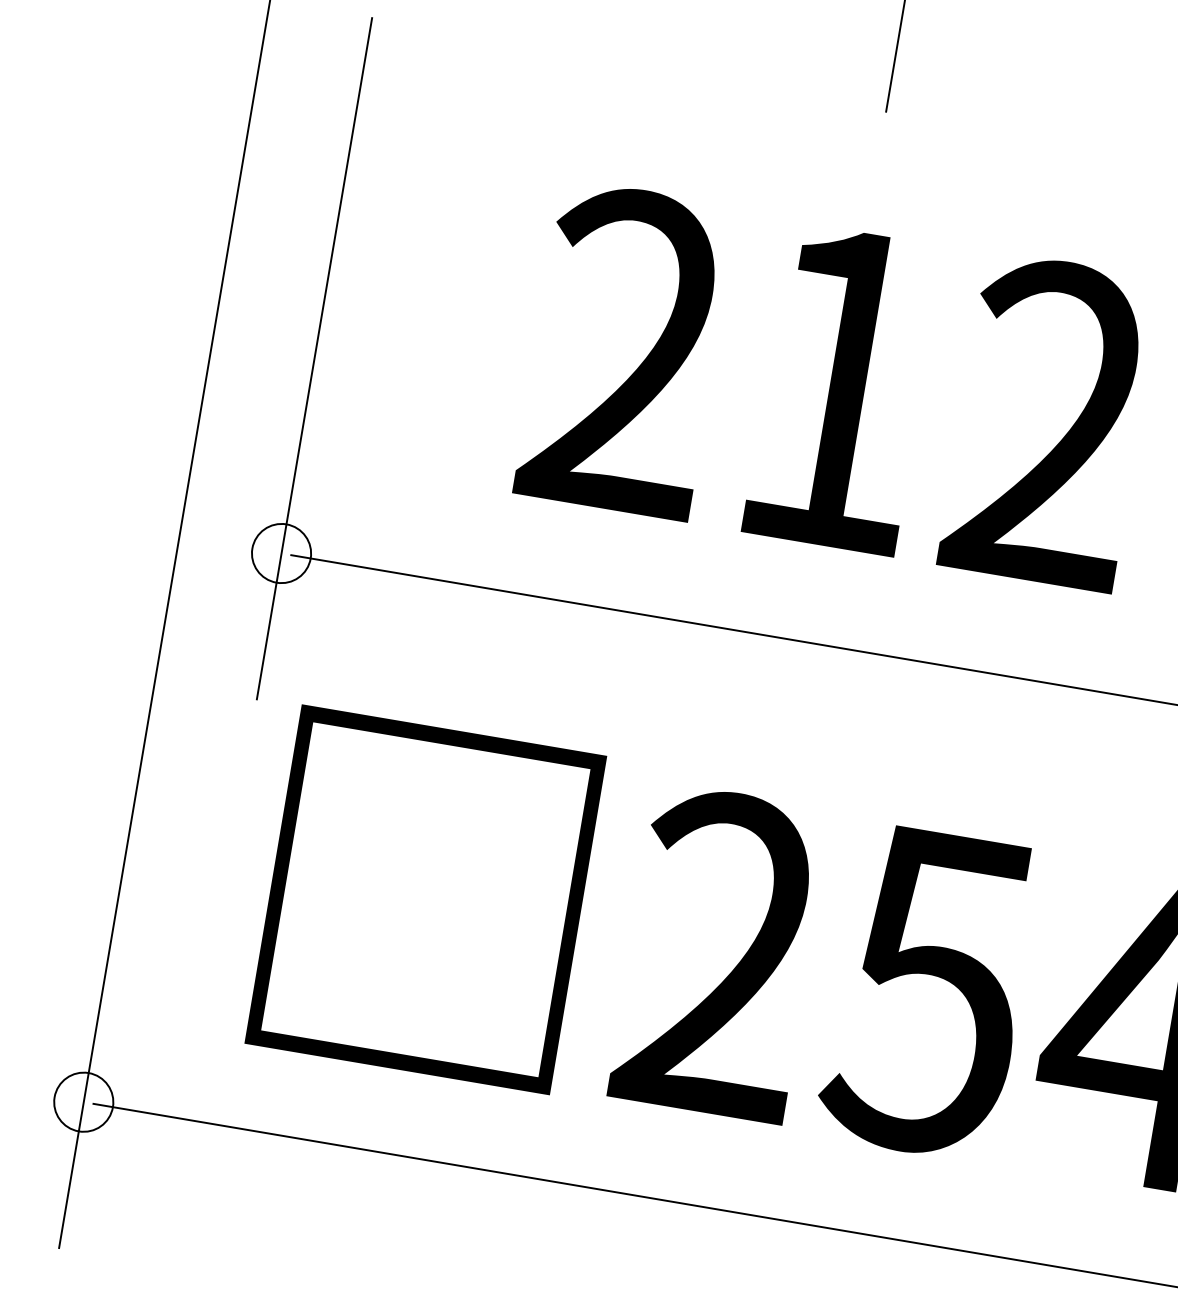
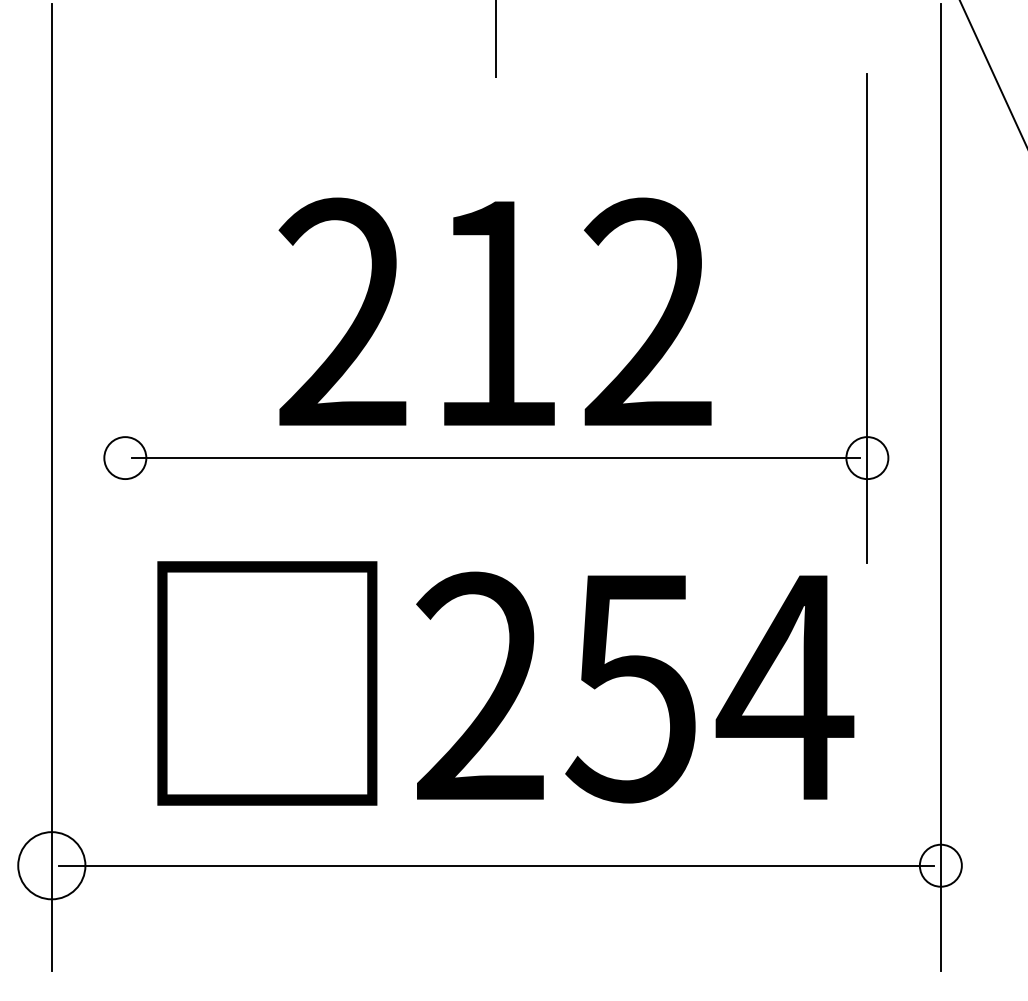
line: (314, 358) -> (125, 317), removed
text: (837, 385) -> (494, 311), moved
circle: (83, 1101) -> (51, 865), size x1.6

